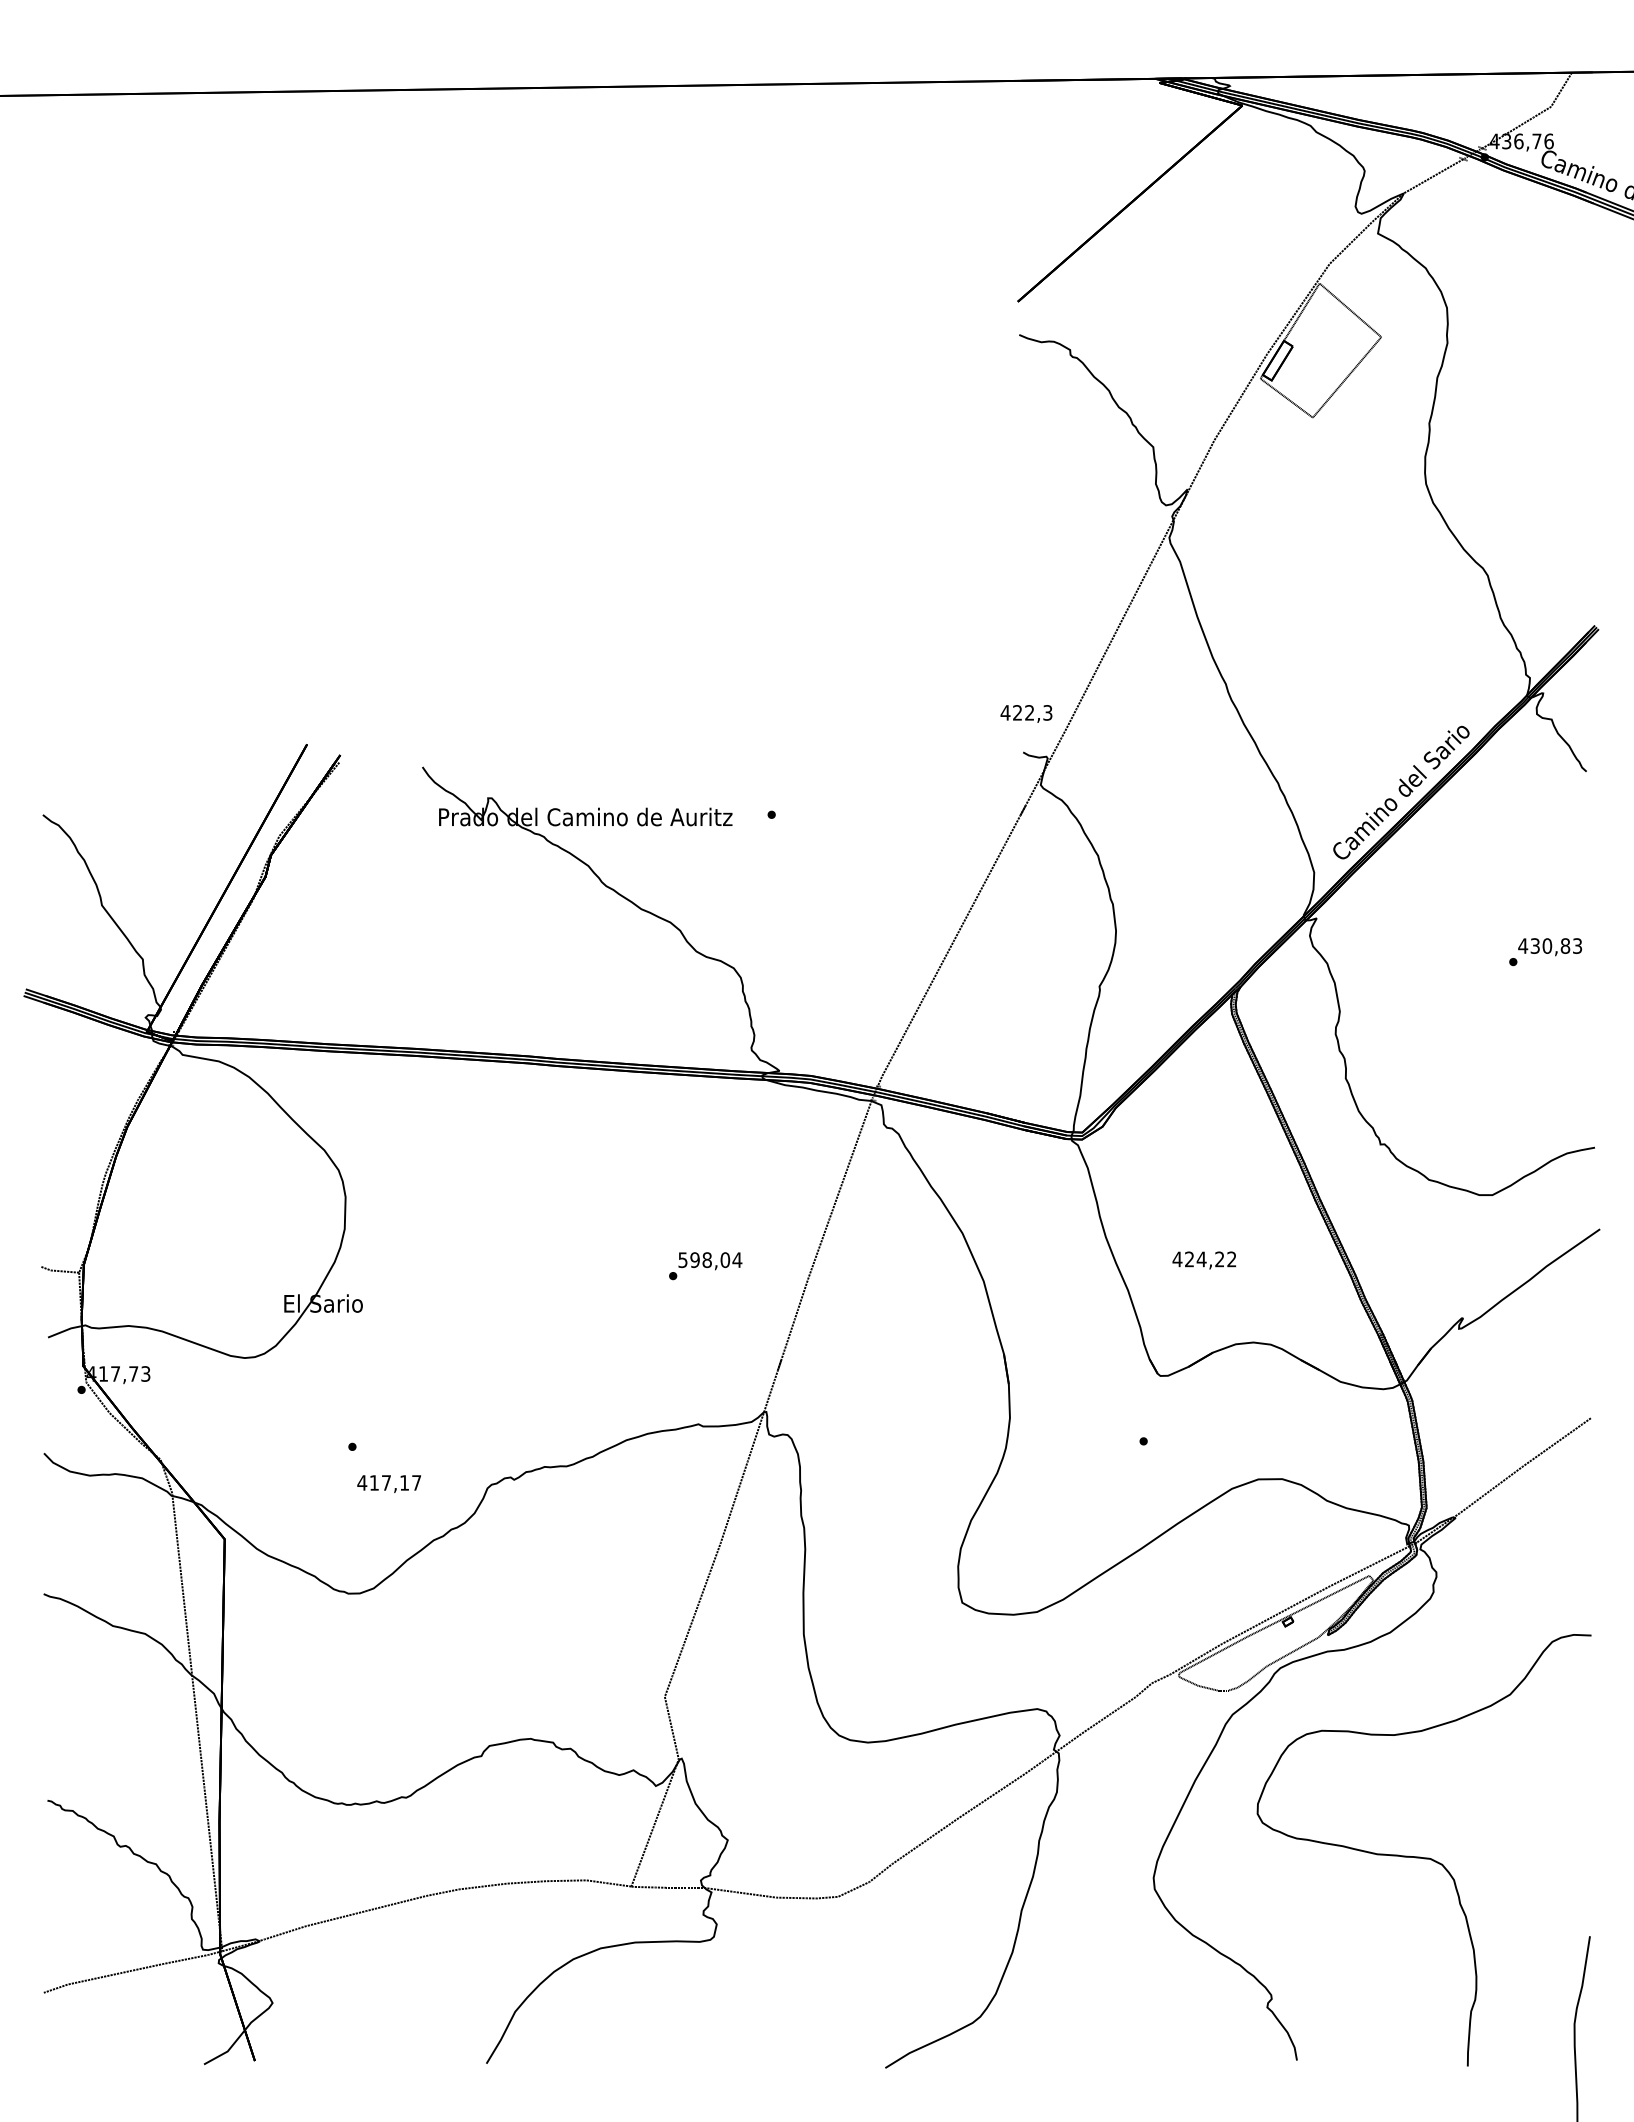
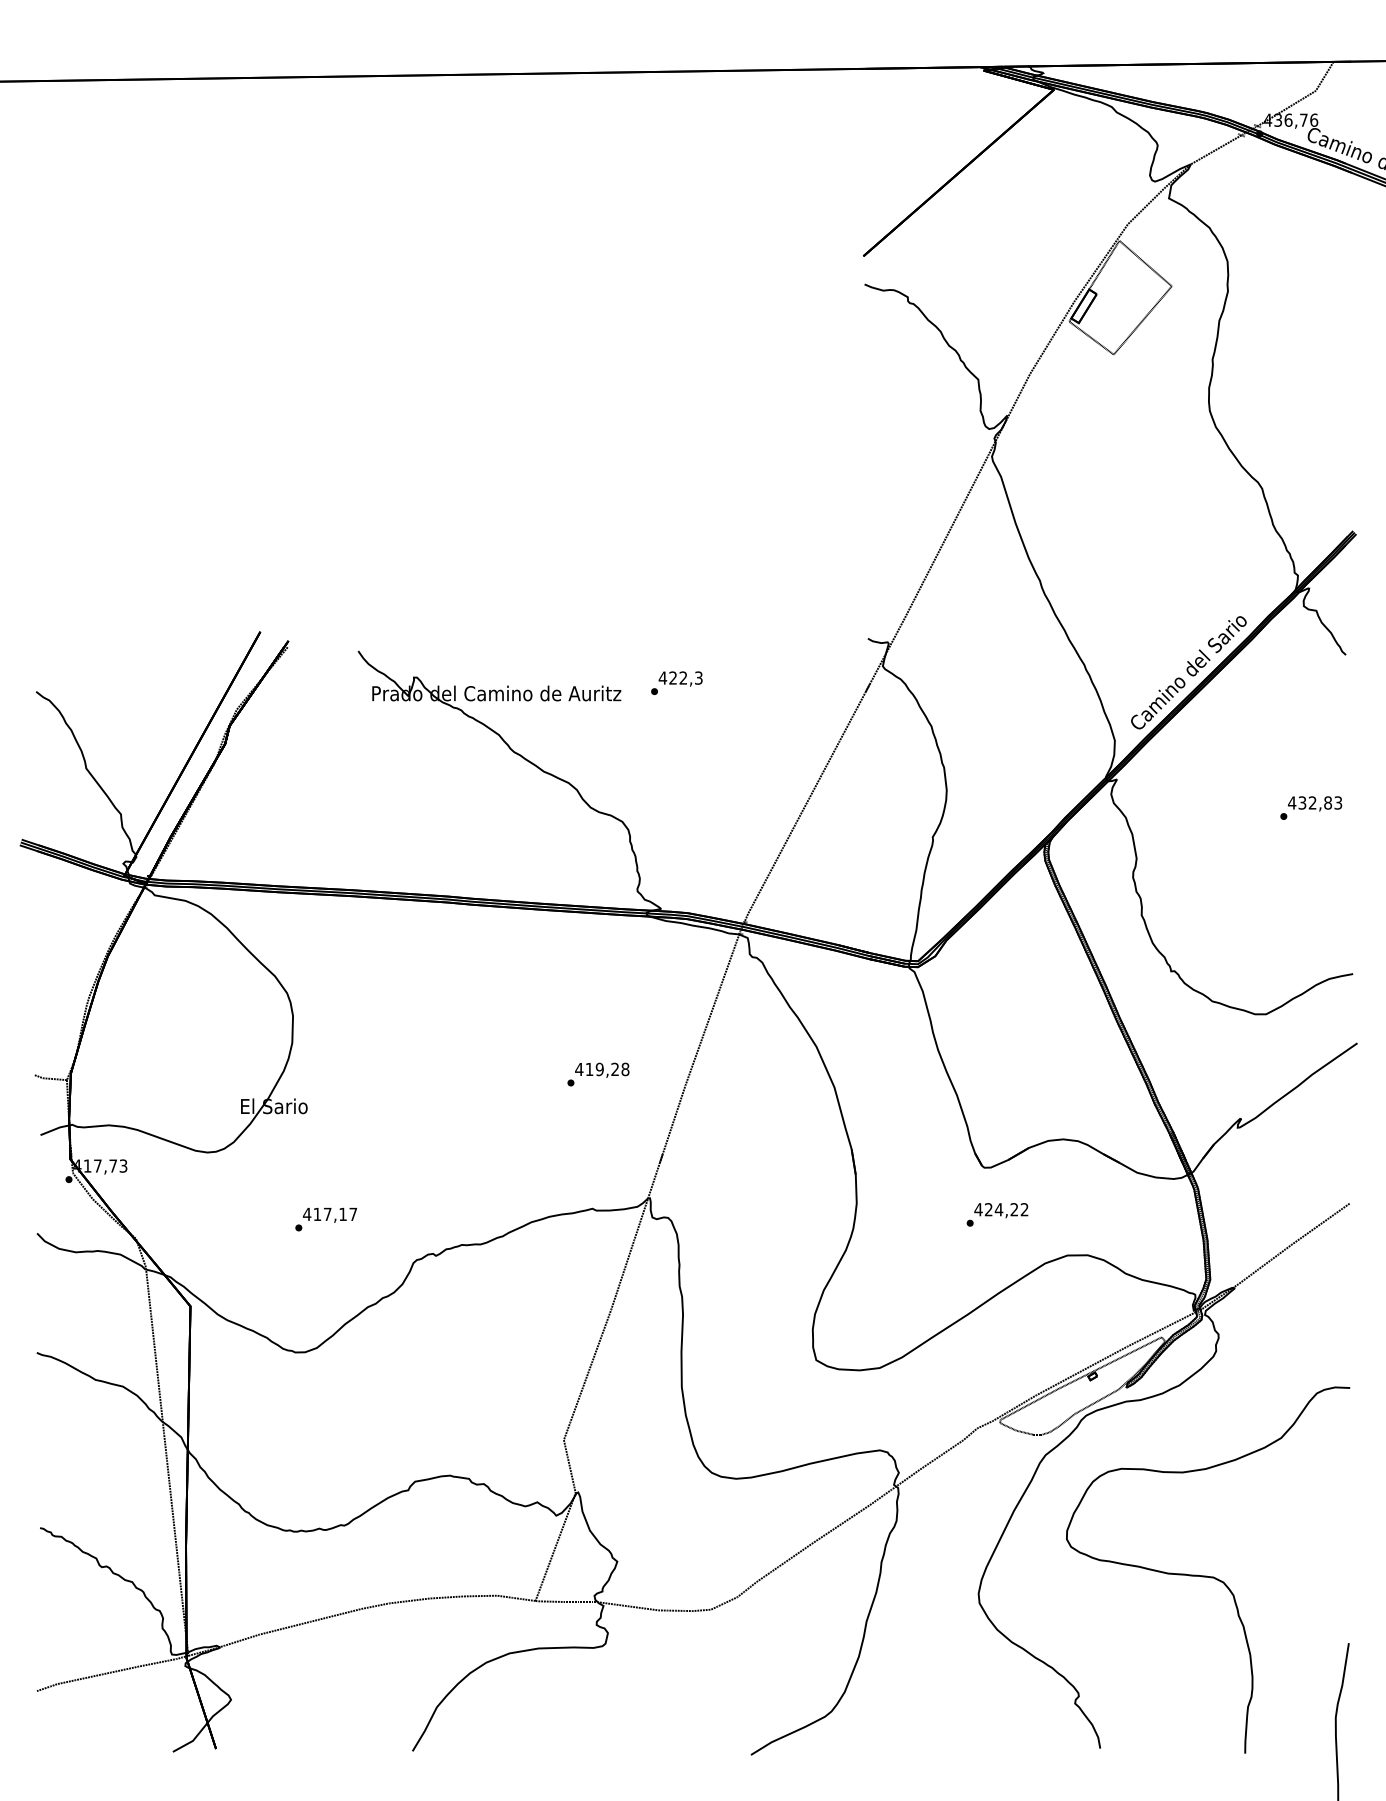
text: (1026, 713) -> (680, 678), moved
text: (1547, 945) -> (1312, 802), 430,83 -> 432,83
text: (710, 1260) -> (602, 1069), 598,04 -> 419,28
text: (1203, 1260) -> (1000, 1210), moved
text: (388, 1483) -> (329, 1214), moved

